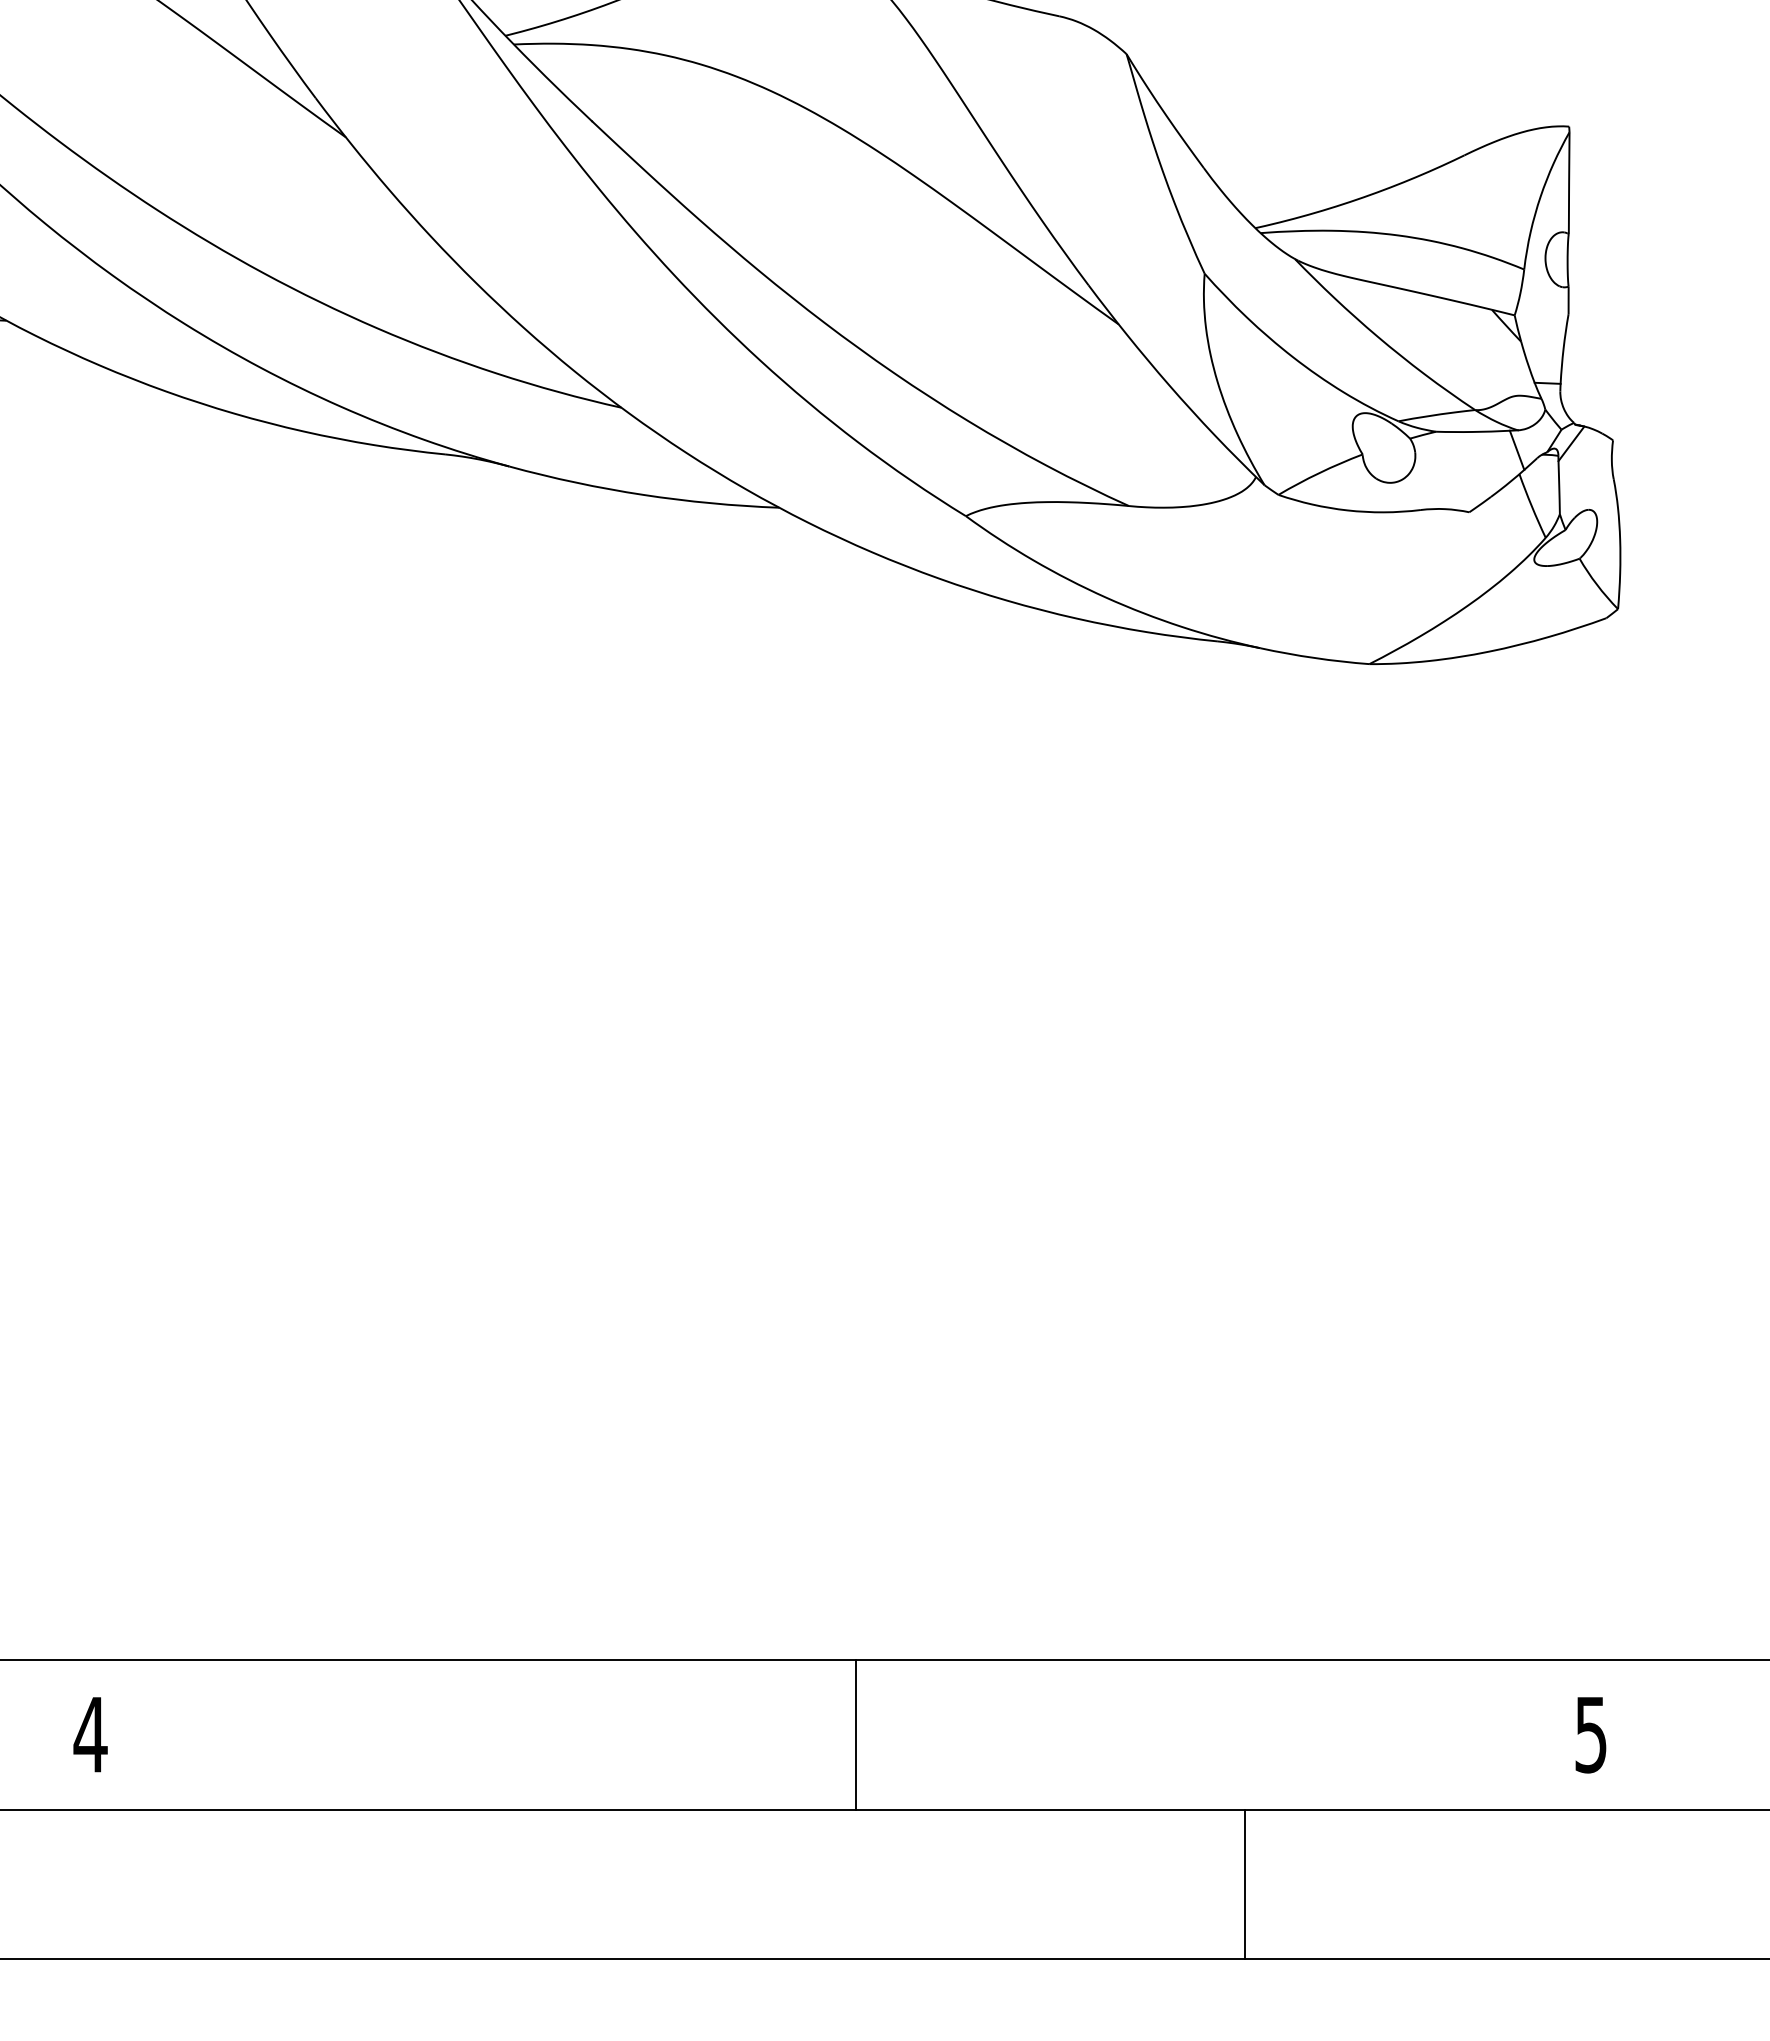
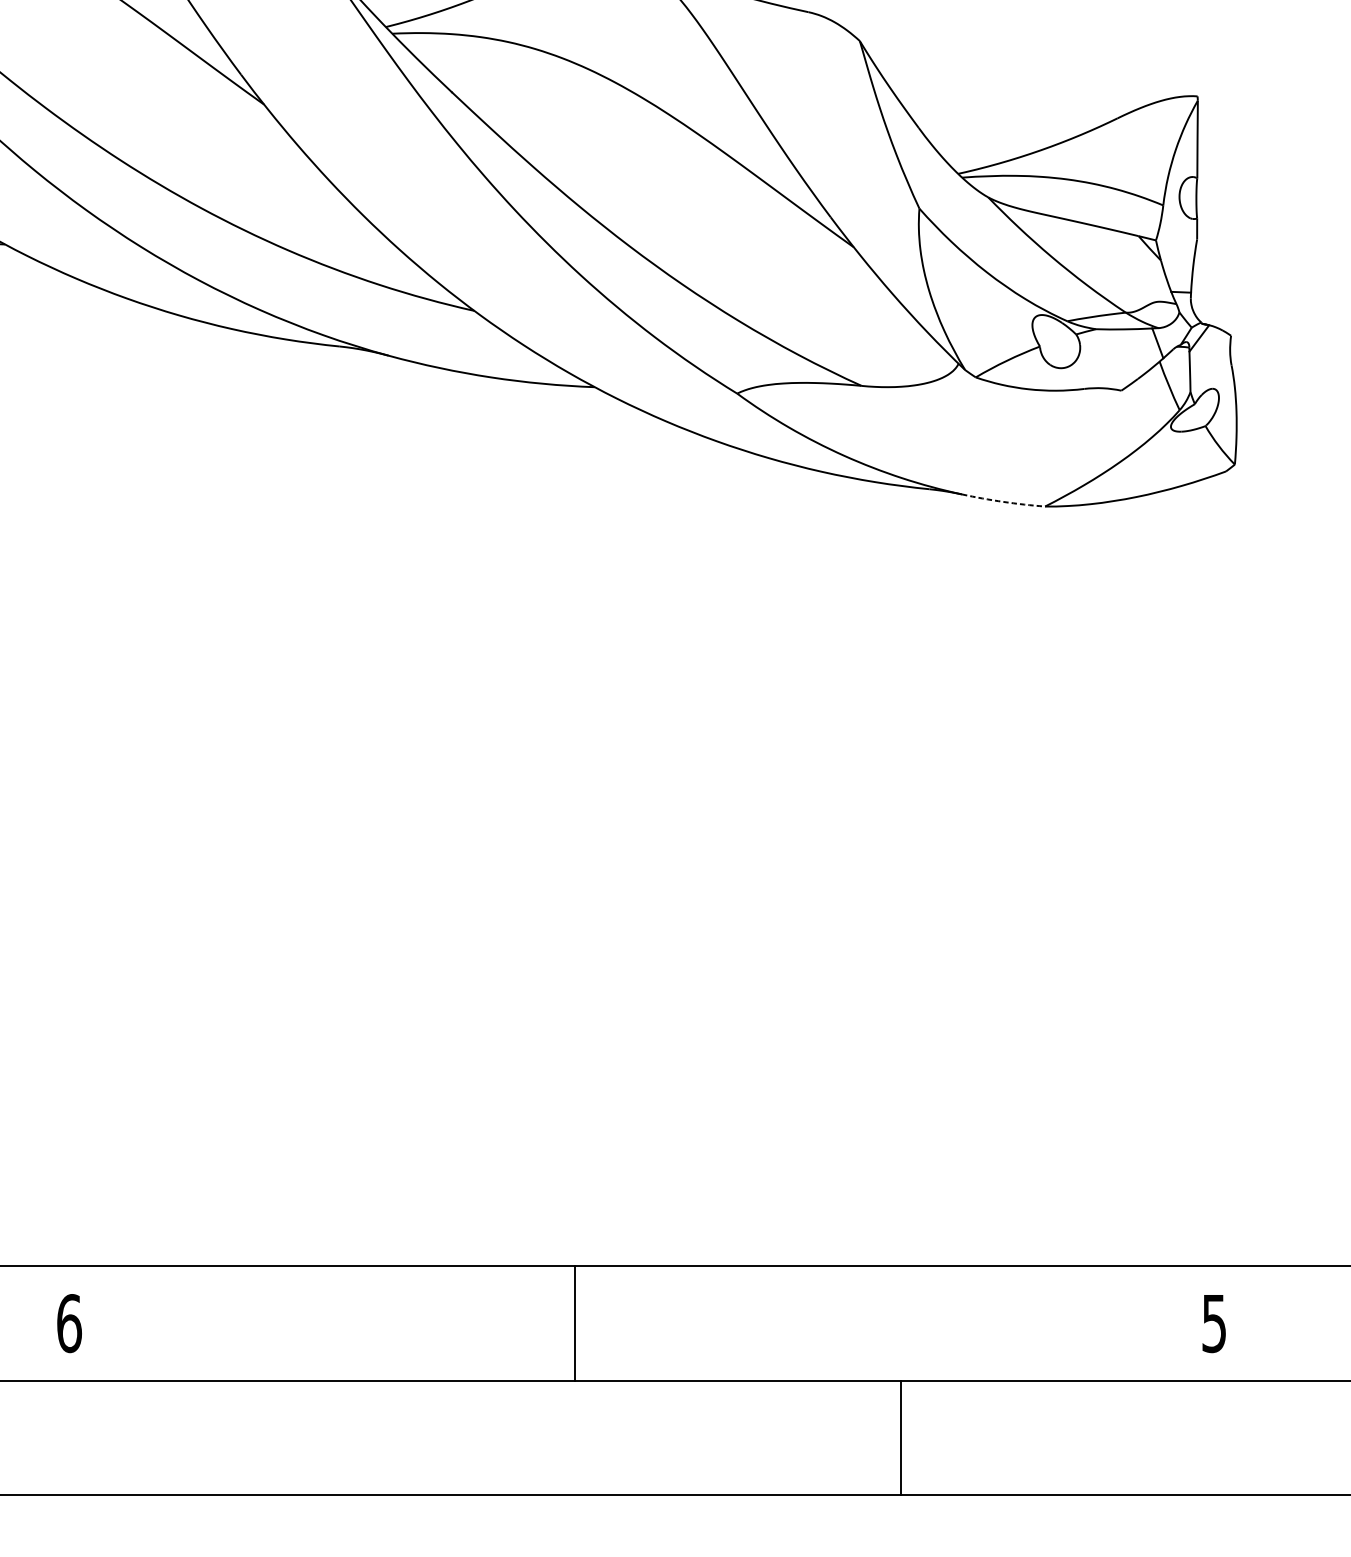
arc: (1314, 658) -> (1003, 502), solid -> dashed
text: (90, 1734) -> (69, 1323), 4 -> 6
line: (855, 1734) -> (575, 1323), moved
line: (1245, 1884) -> (901, 1437), moved

